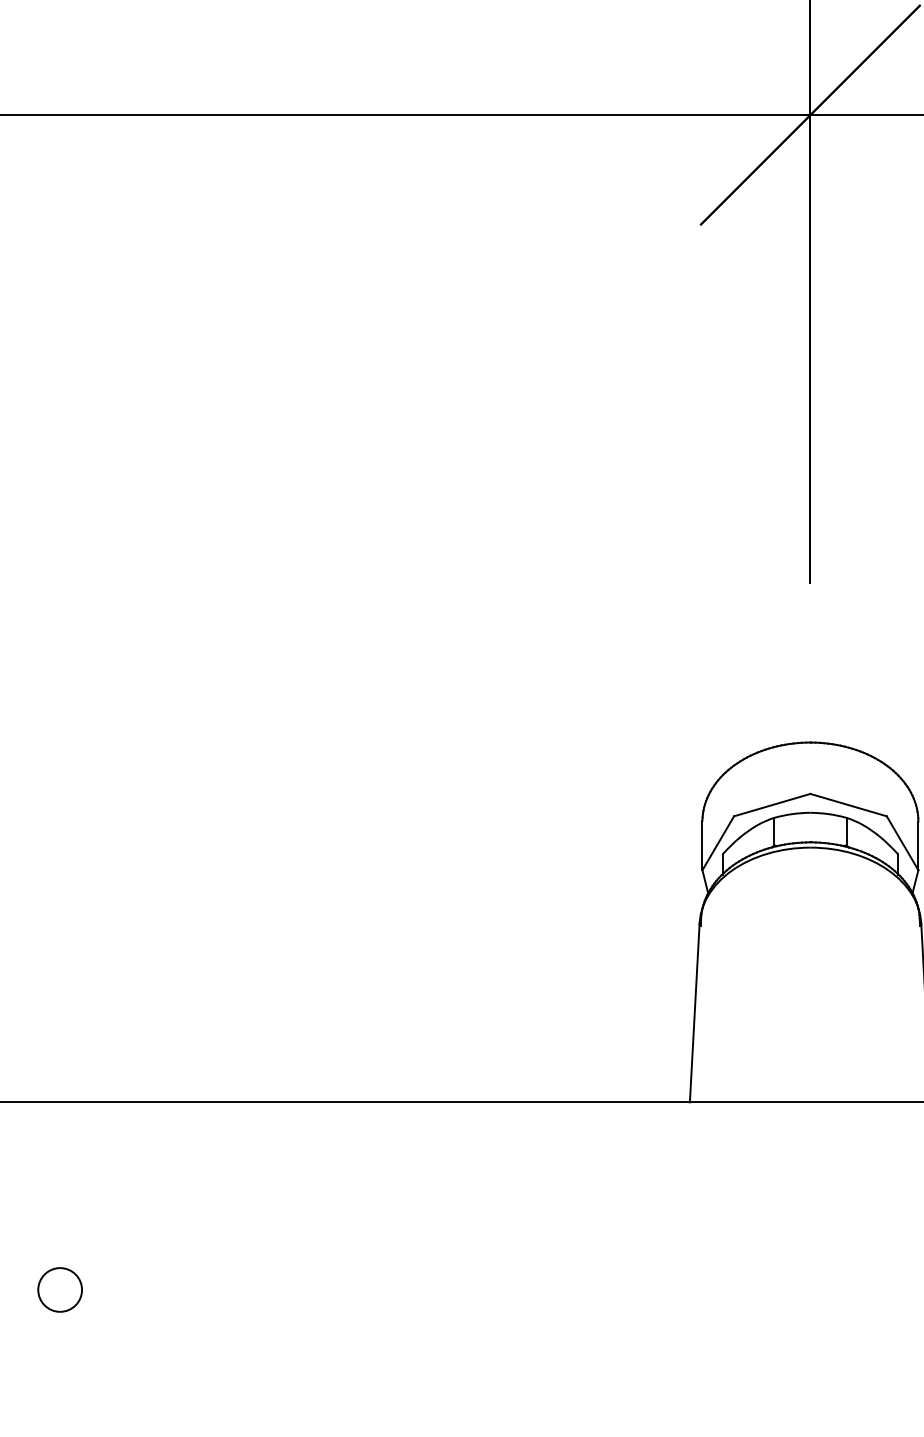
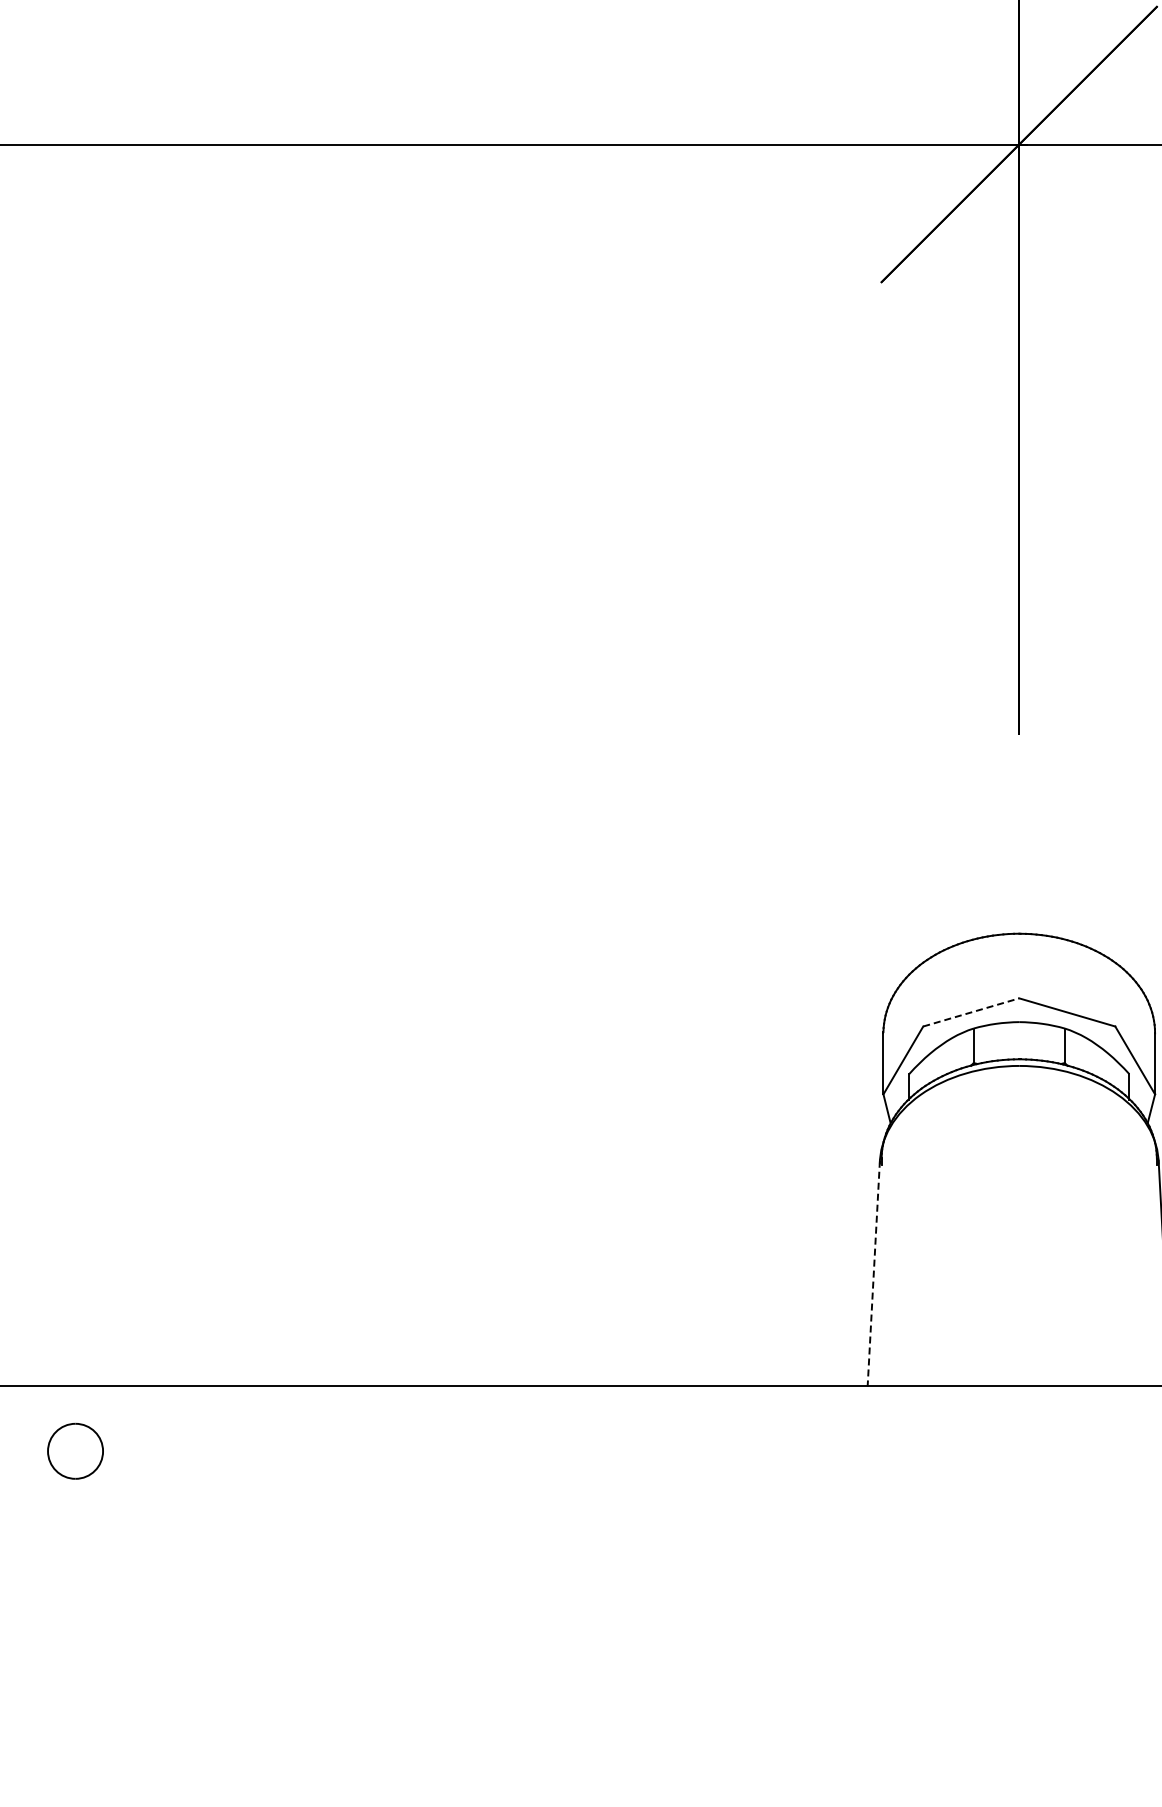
line: (772, 805) -> (971, 1012), solid -> dashed
line: (694, 1012) -> (873, 1273), solid -> dashed
part: (60, 1289) -> (75, 1450), moved

